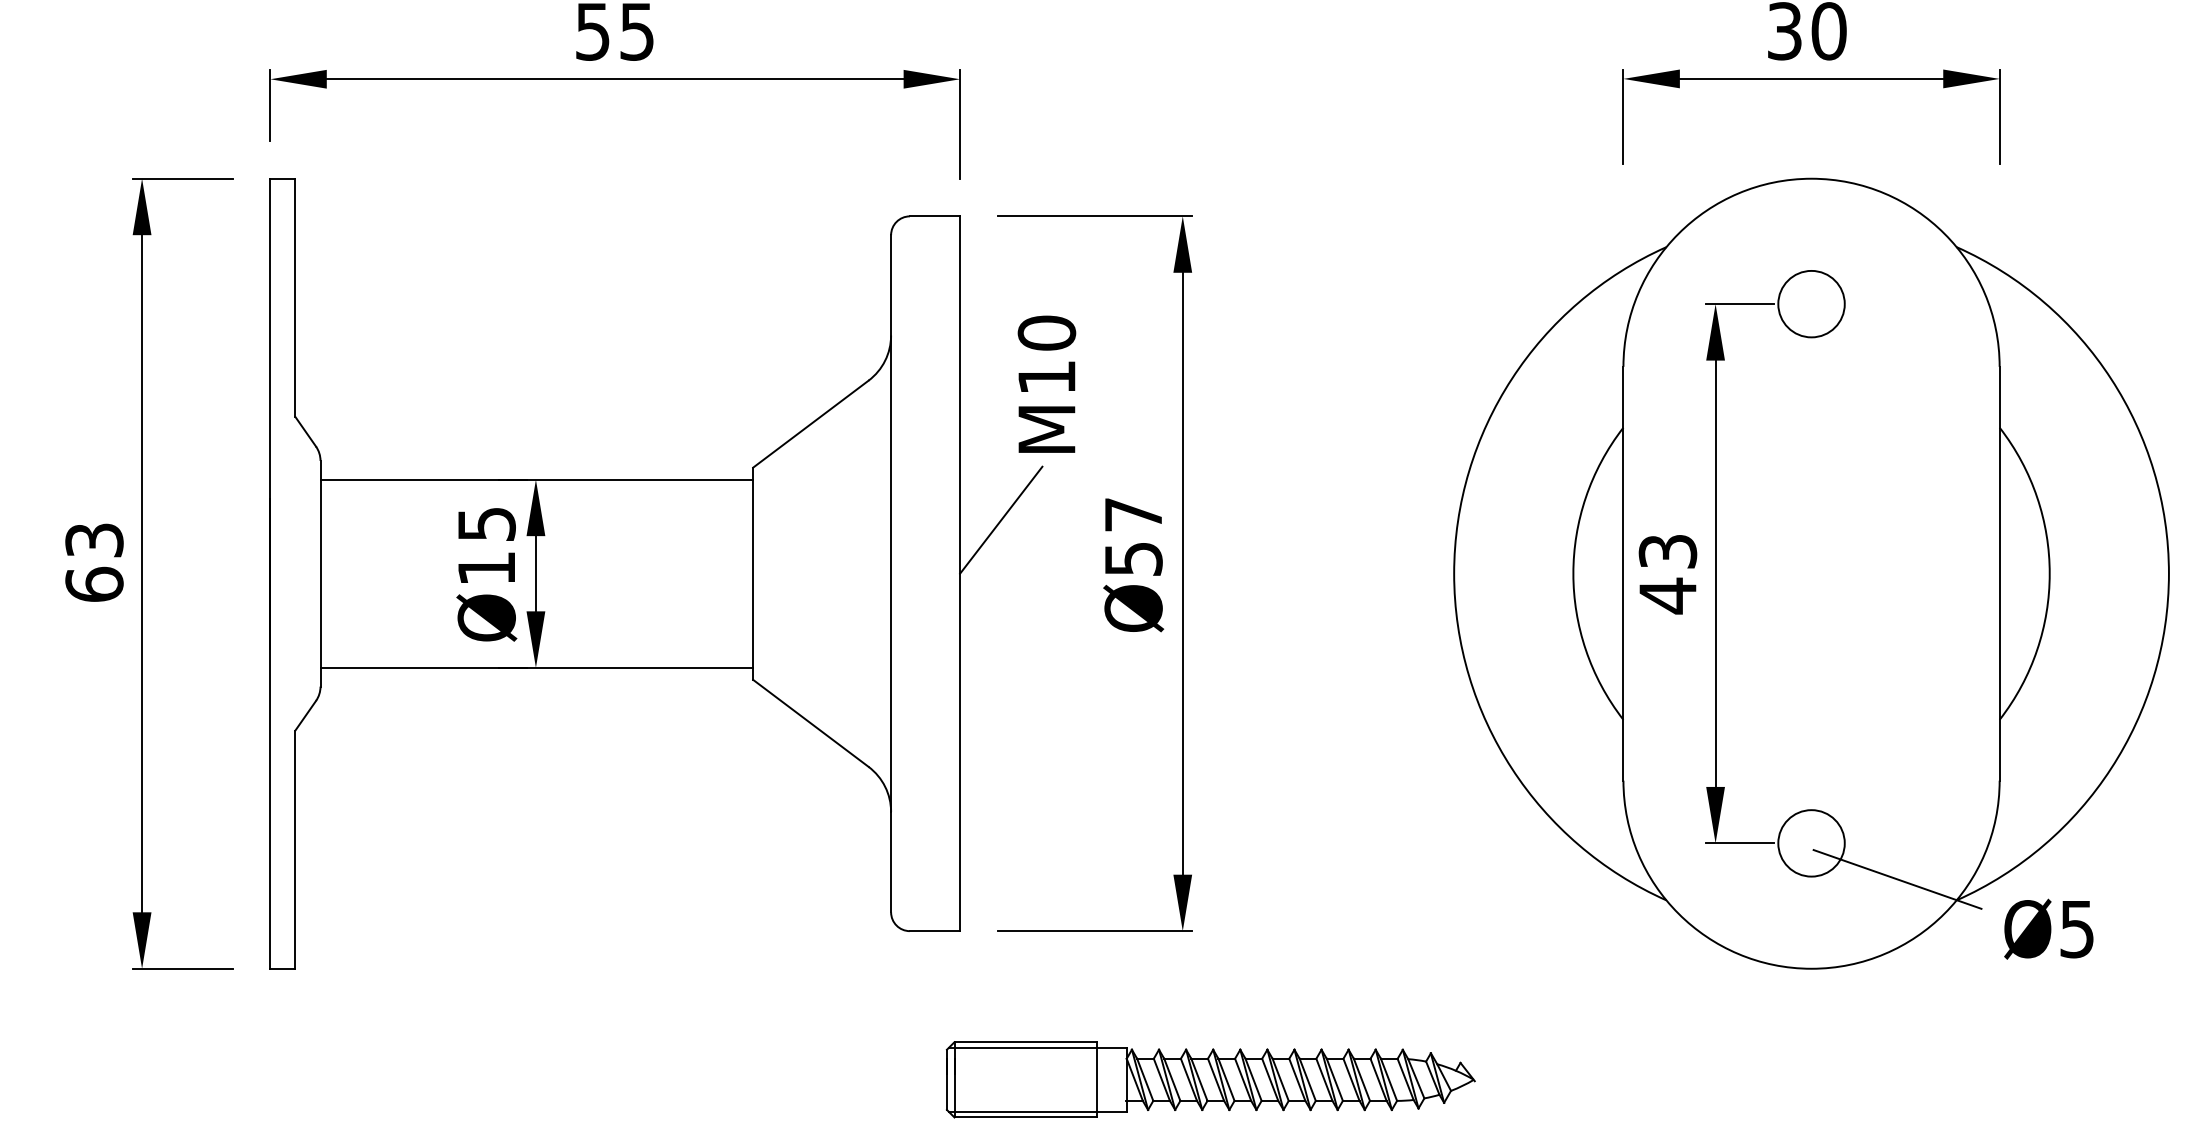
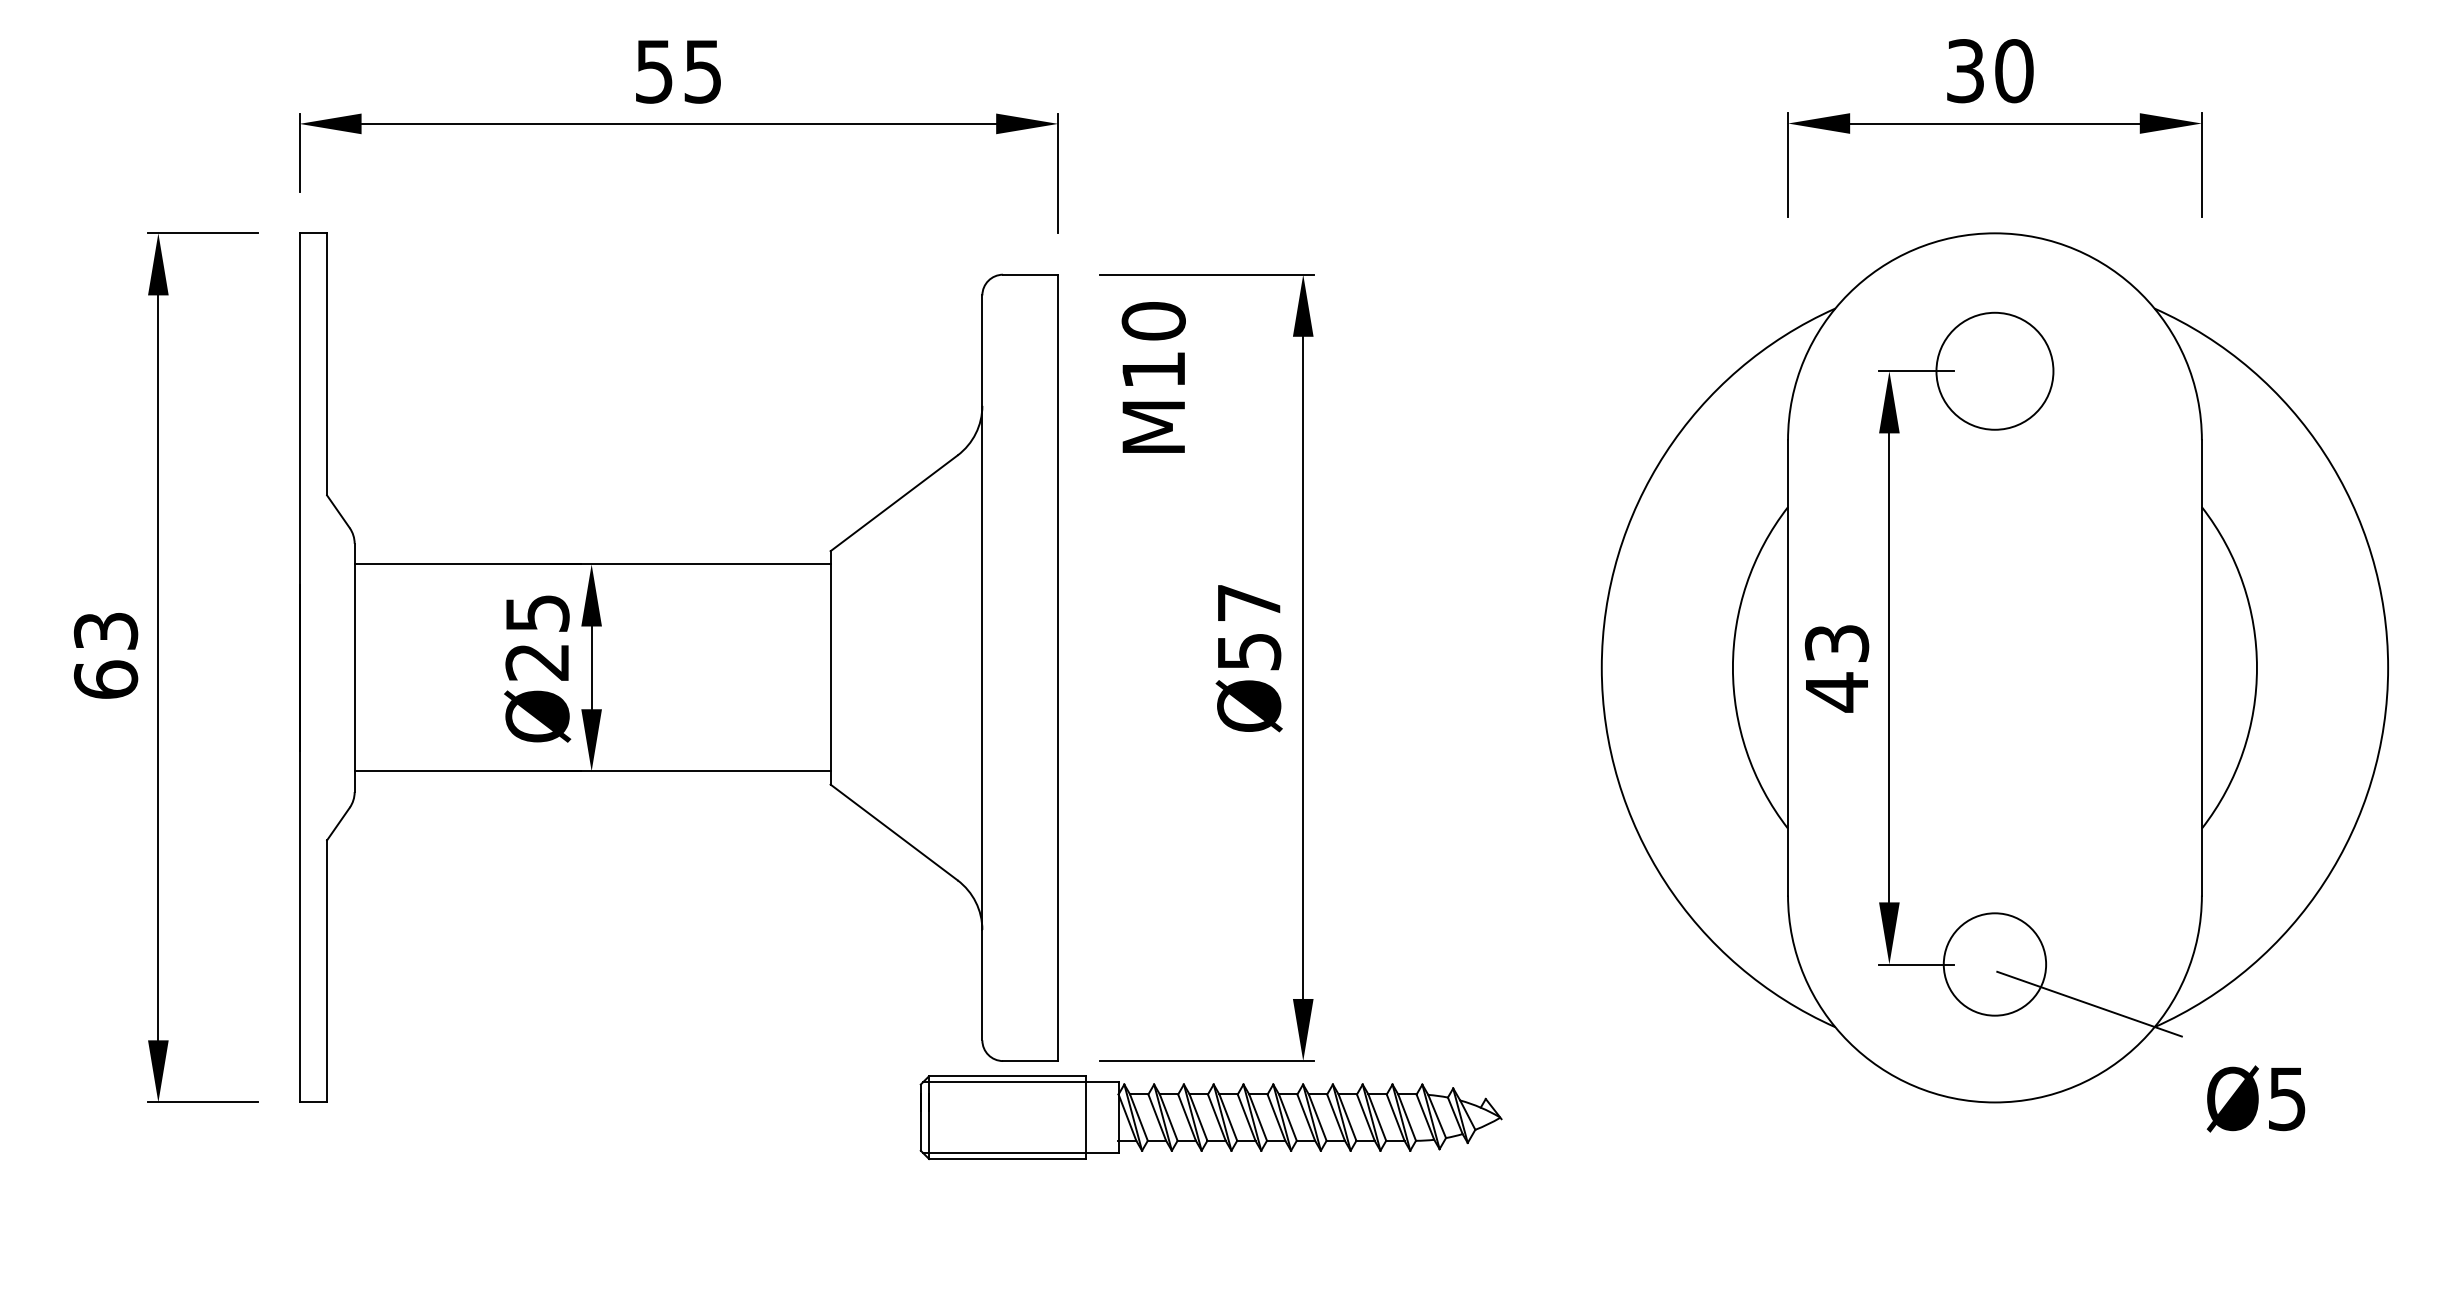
circle: (1811, 303) -> (1994, 370), size x1.6
text: (1046, 384) -> (1153, 377), moved
line: (1001, 519) -> (1103, 608), removed
text: (485, 568) -> (536, 662), Ø15 -> Ø25
circle: (1811, 843) -> (1994, 964), size x1.4
text: (2048, 928) -> (2255, 1098), moved
part: (1210, 1079) -> (1210, 1117), moved

